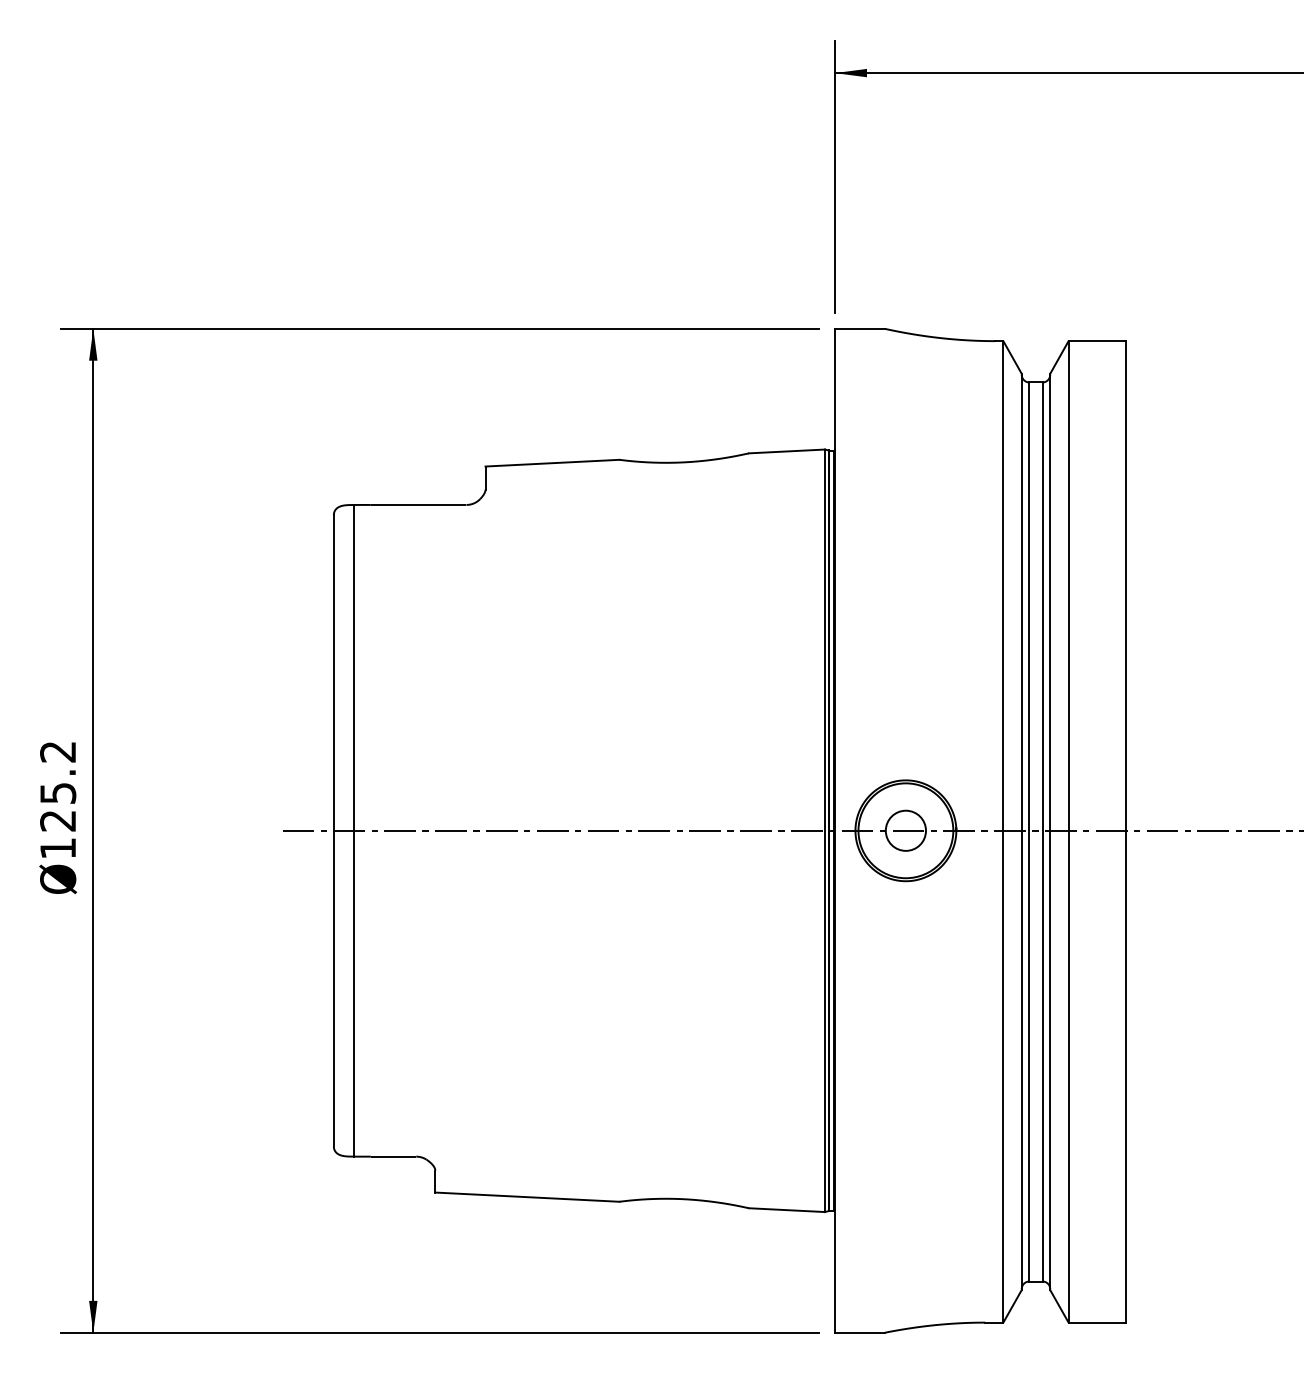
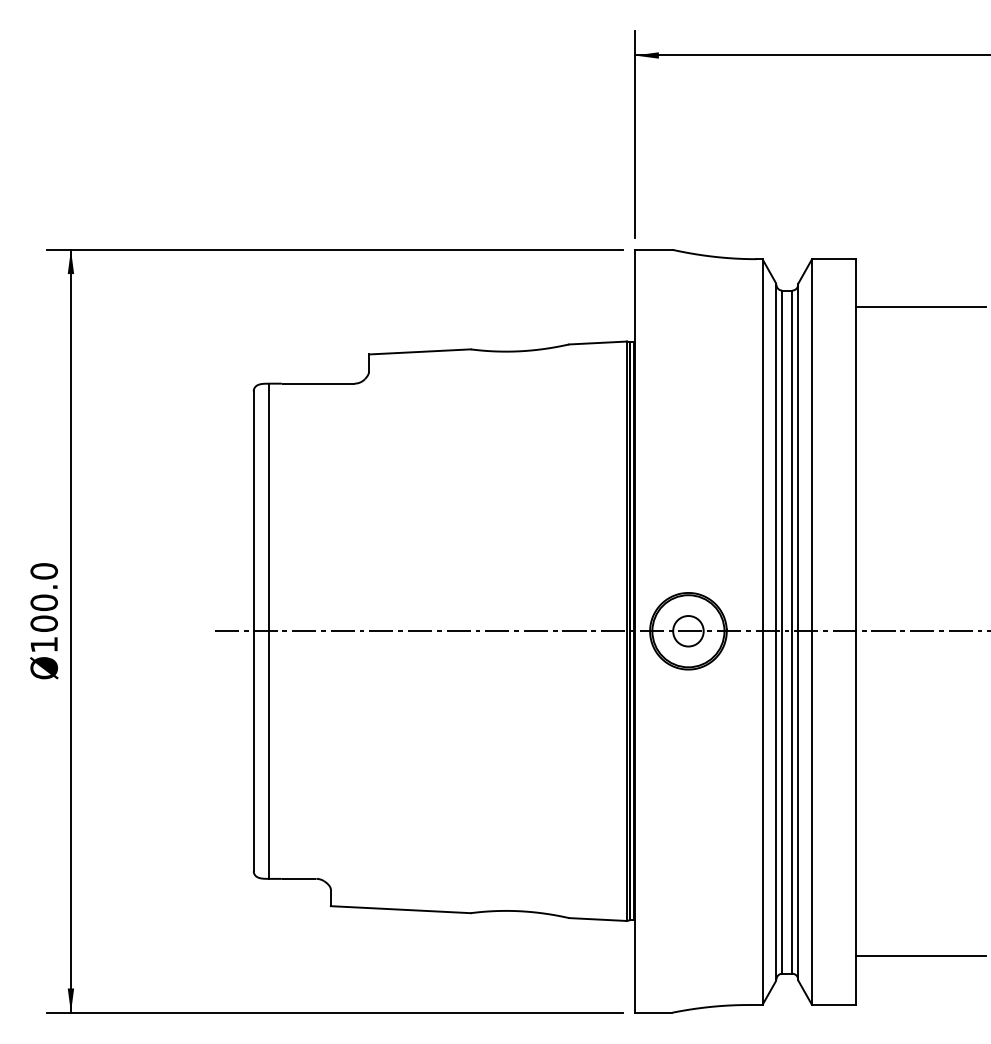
line: (1211, 403) -> (920, 306), added
text: (58, 786) -> (44, 597), Ø125.2 -> Ø100.0
line: (1211, 1257) -> (920, 955), added

